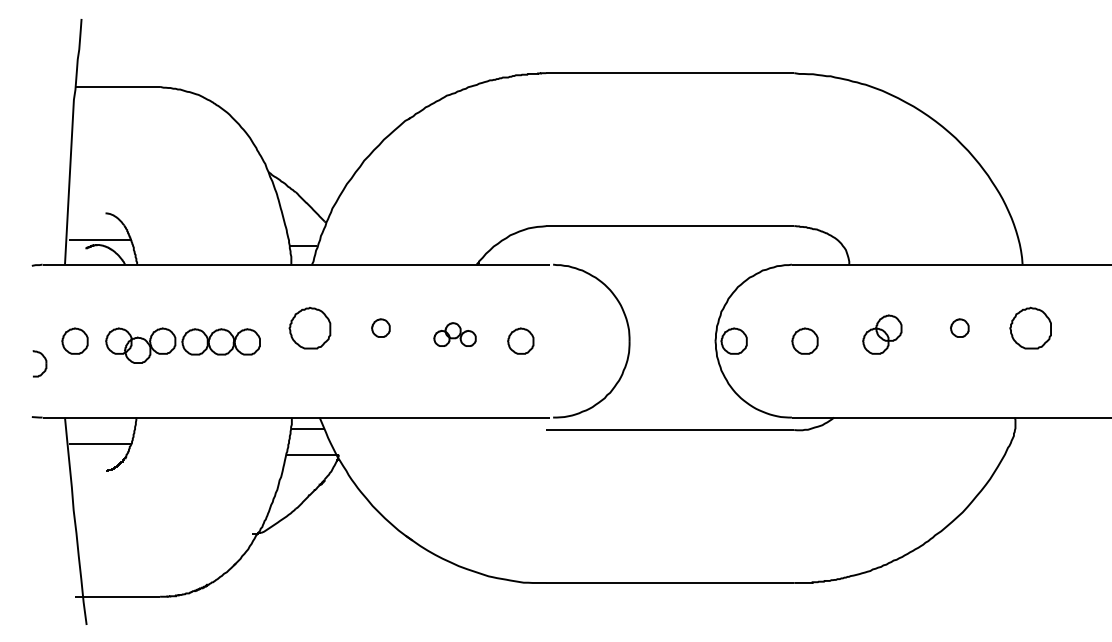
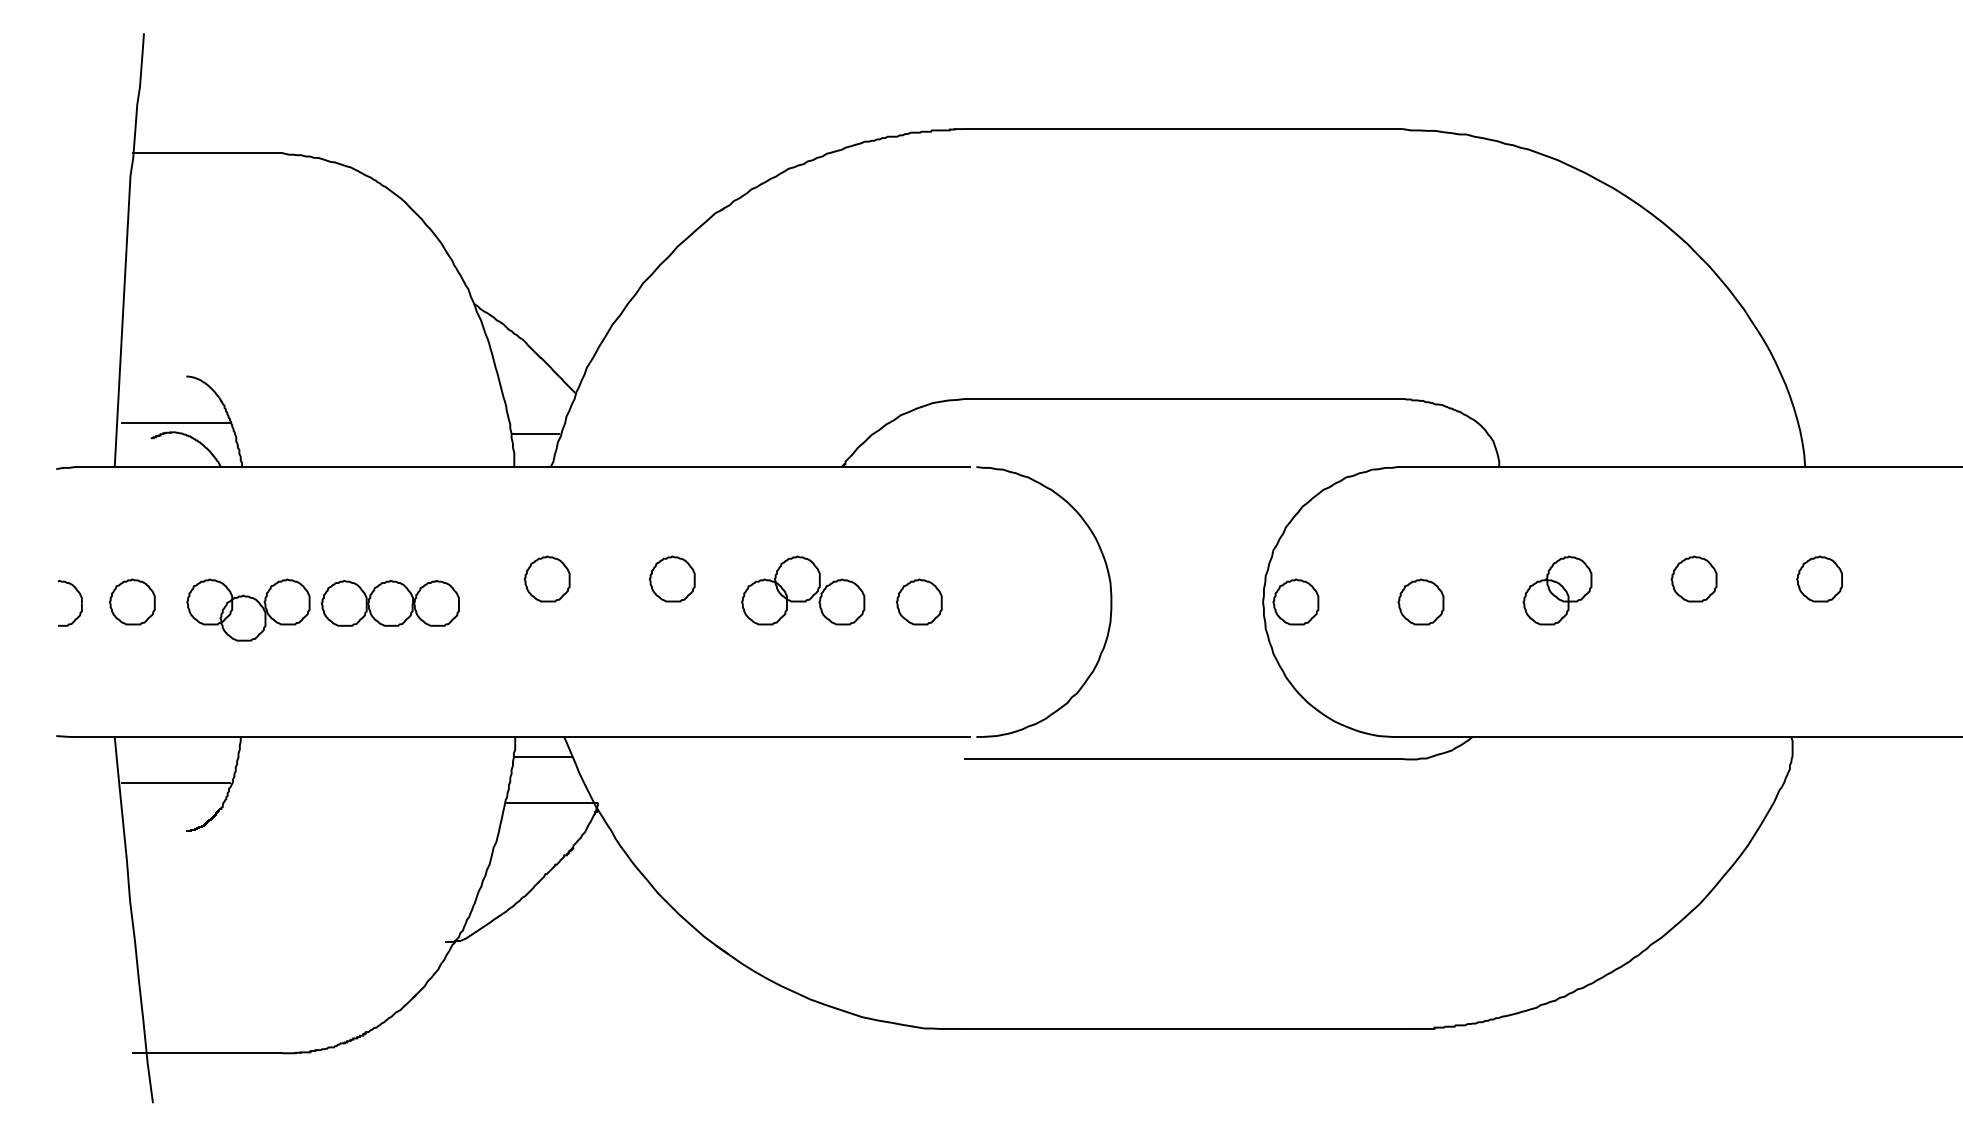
part: (309, 327) -> (546, 577), size x0.62
part: (380, 327) -> (671, 577), size x1.43
part: (959, 327) -> (1693, 577), size x1.43
part: (1030, 327) -> (1819, 577), size x0.62
part: (454, 334) -> (802, 590), size x1.67
part: (39, 363) -> (69, 602), moved

